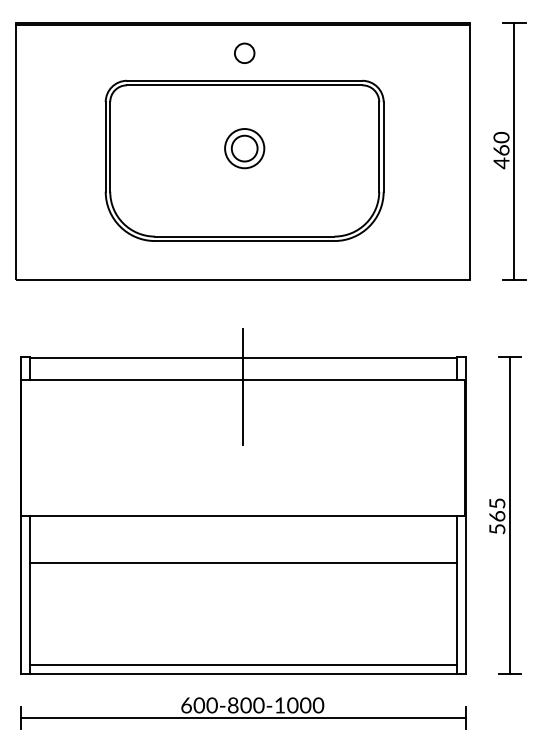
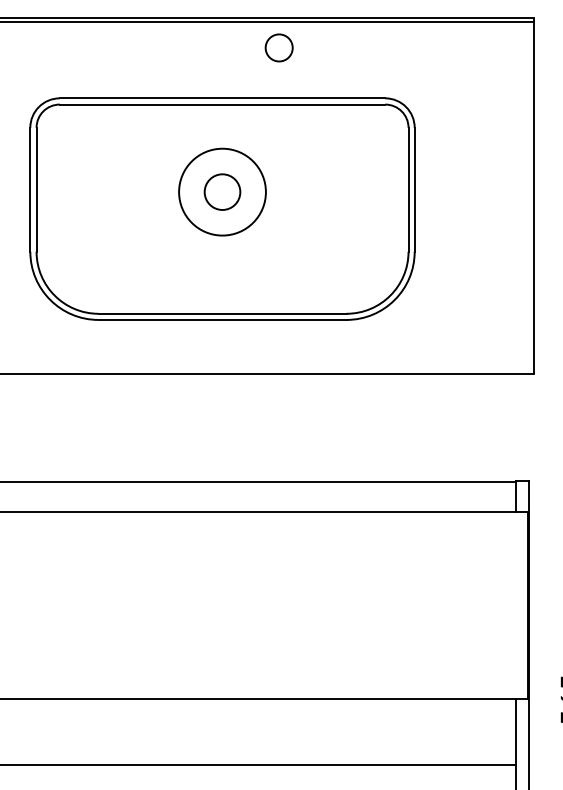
circle: (244, 52) -> (278, 46), moved
circle: (244, 148) -> (222, 191), size x1.6
line: (243, 386) -> (220, 521), removed

